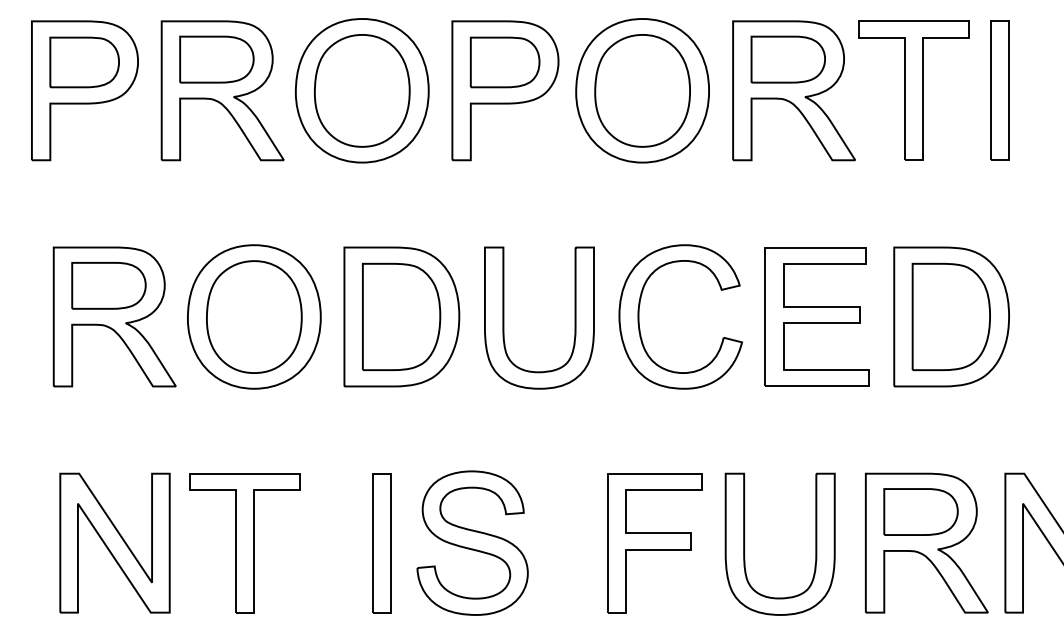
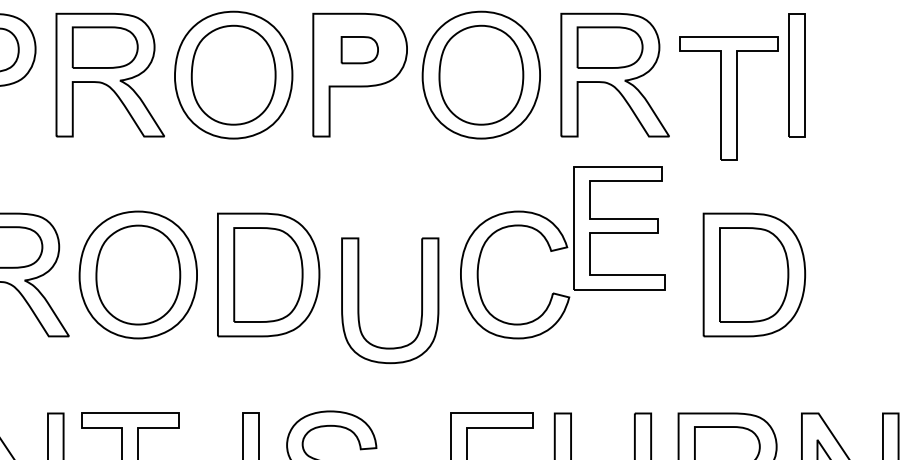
part: (504, 62) -> (359, 50), size x0.6
part: (913, 90) -> (728, 97), moved
part: (816, 316) -> (619, 227), moved
part: (504, 317) -> (359, 300), moved

